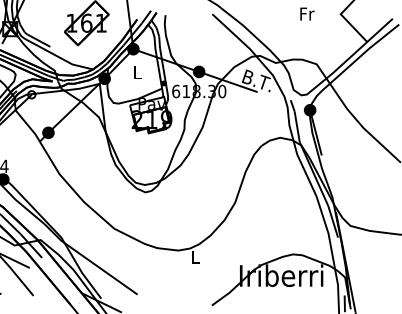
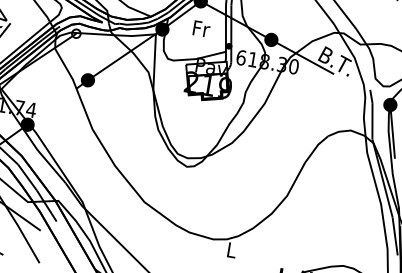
text: (138, 72) -> (202, 28), L -> Fr

